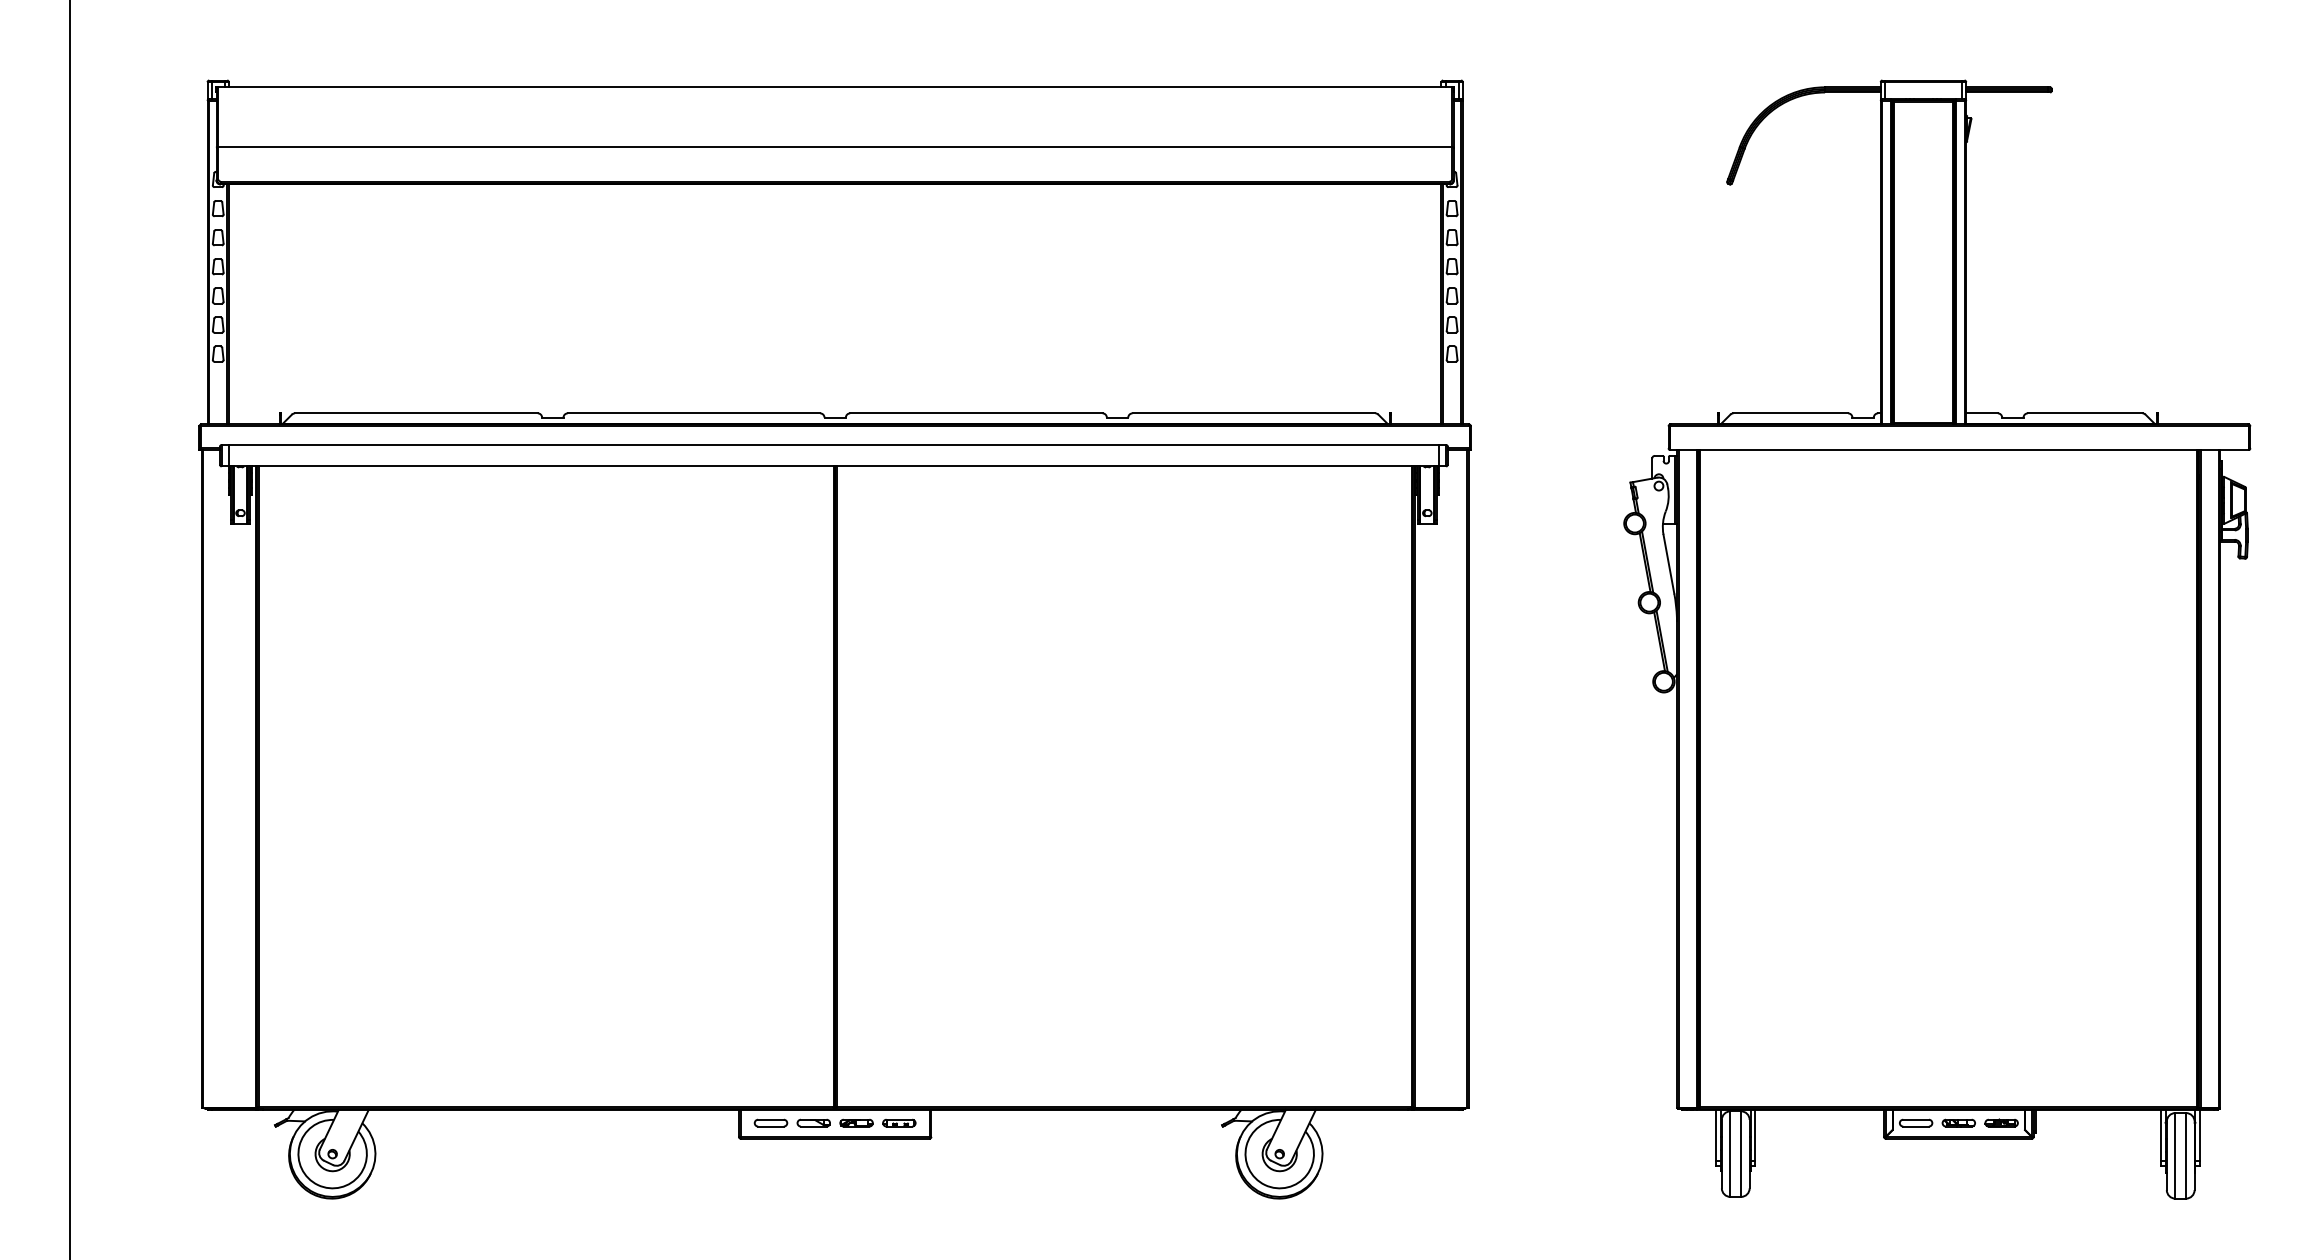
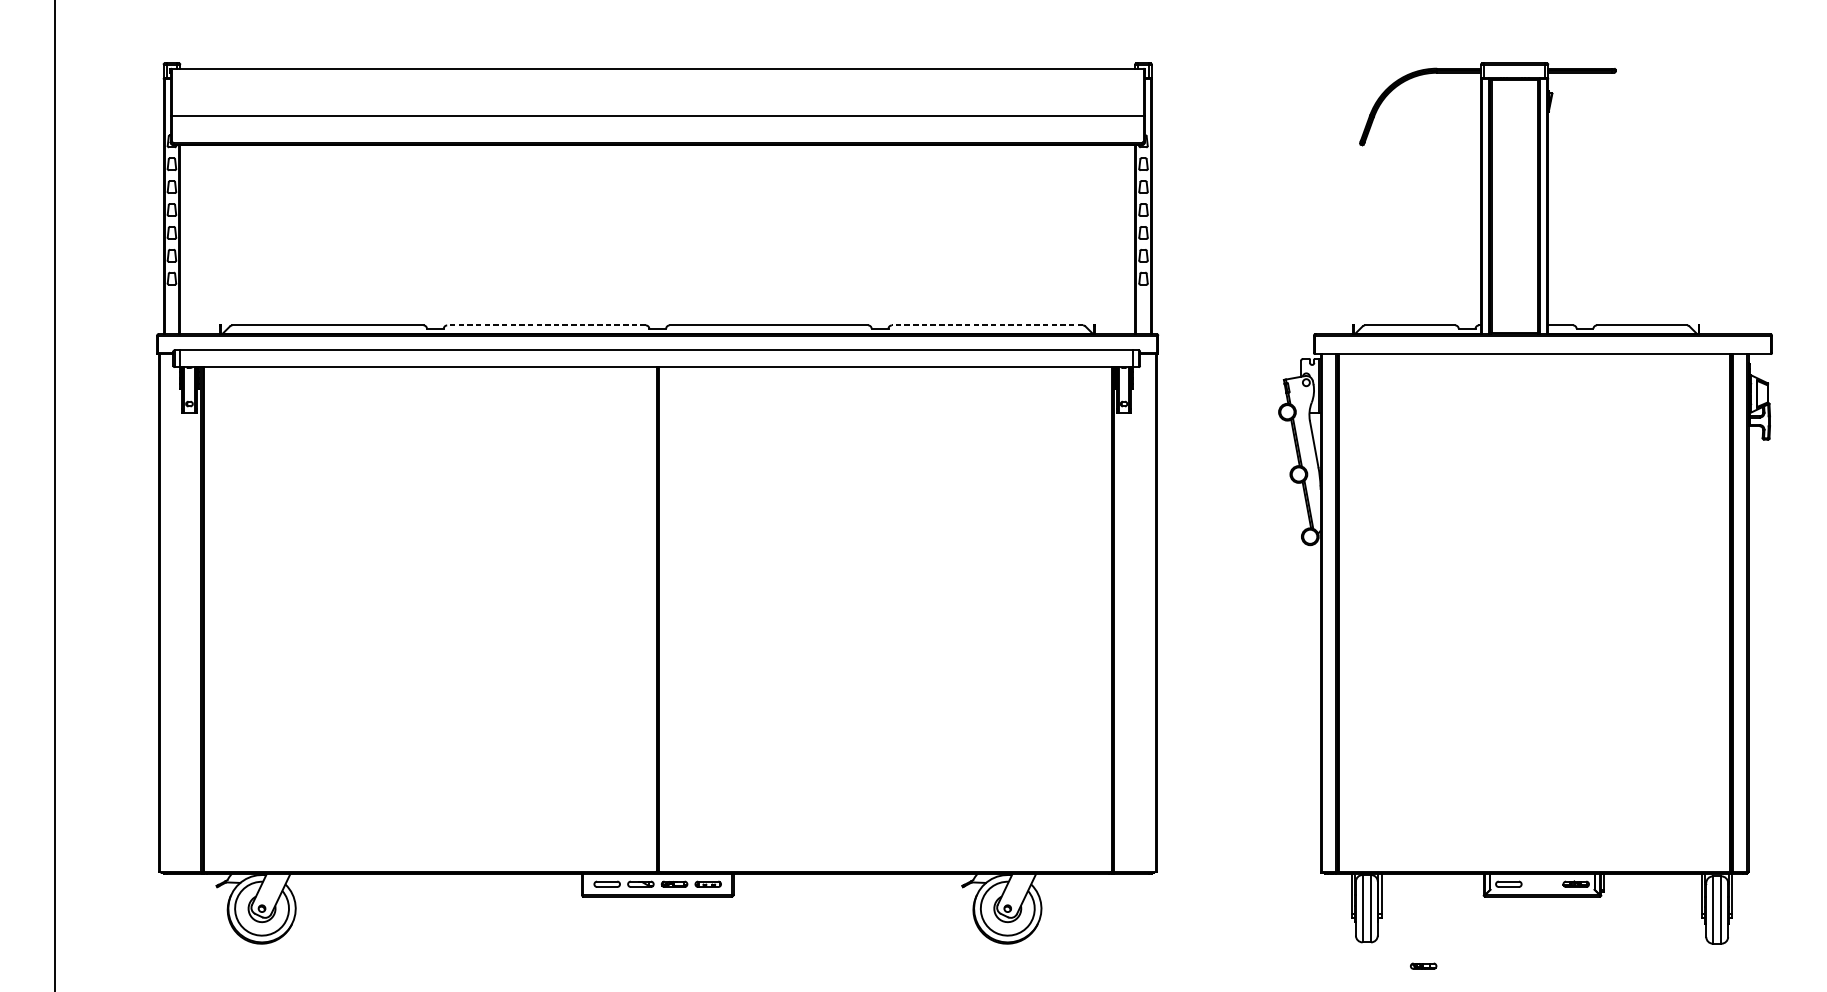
line: (693, 413) -> (546, 325), solid -> dashed
line: (1253, 413) -> (987, 325), solid -> dashed
part: (1958, 1122) -> (1423, 965), moved

